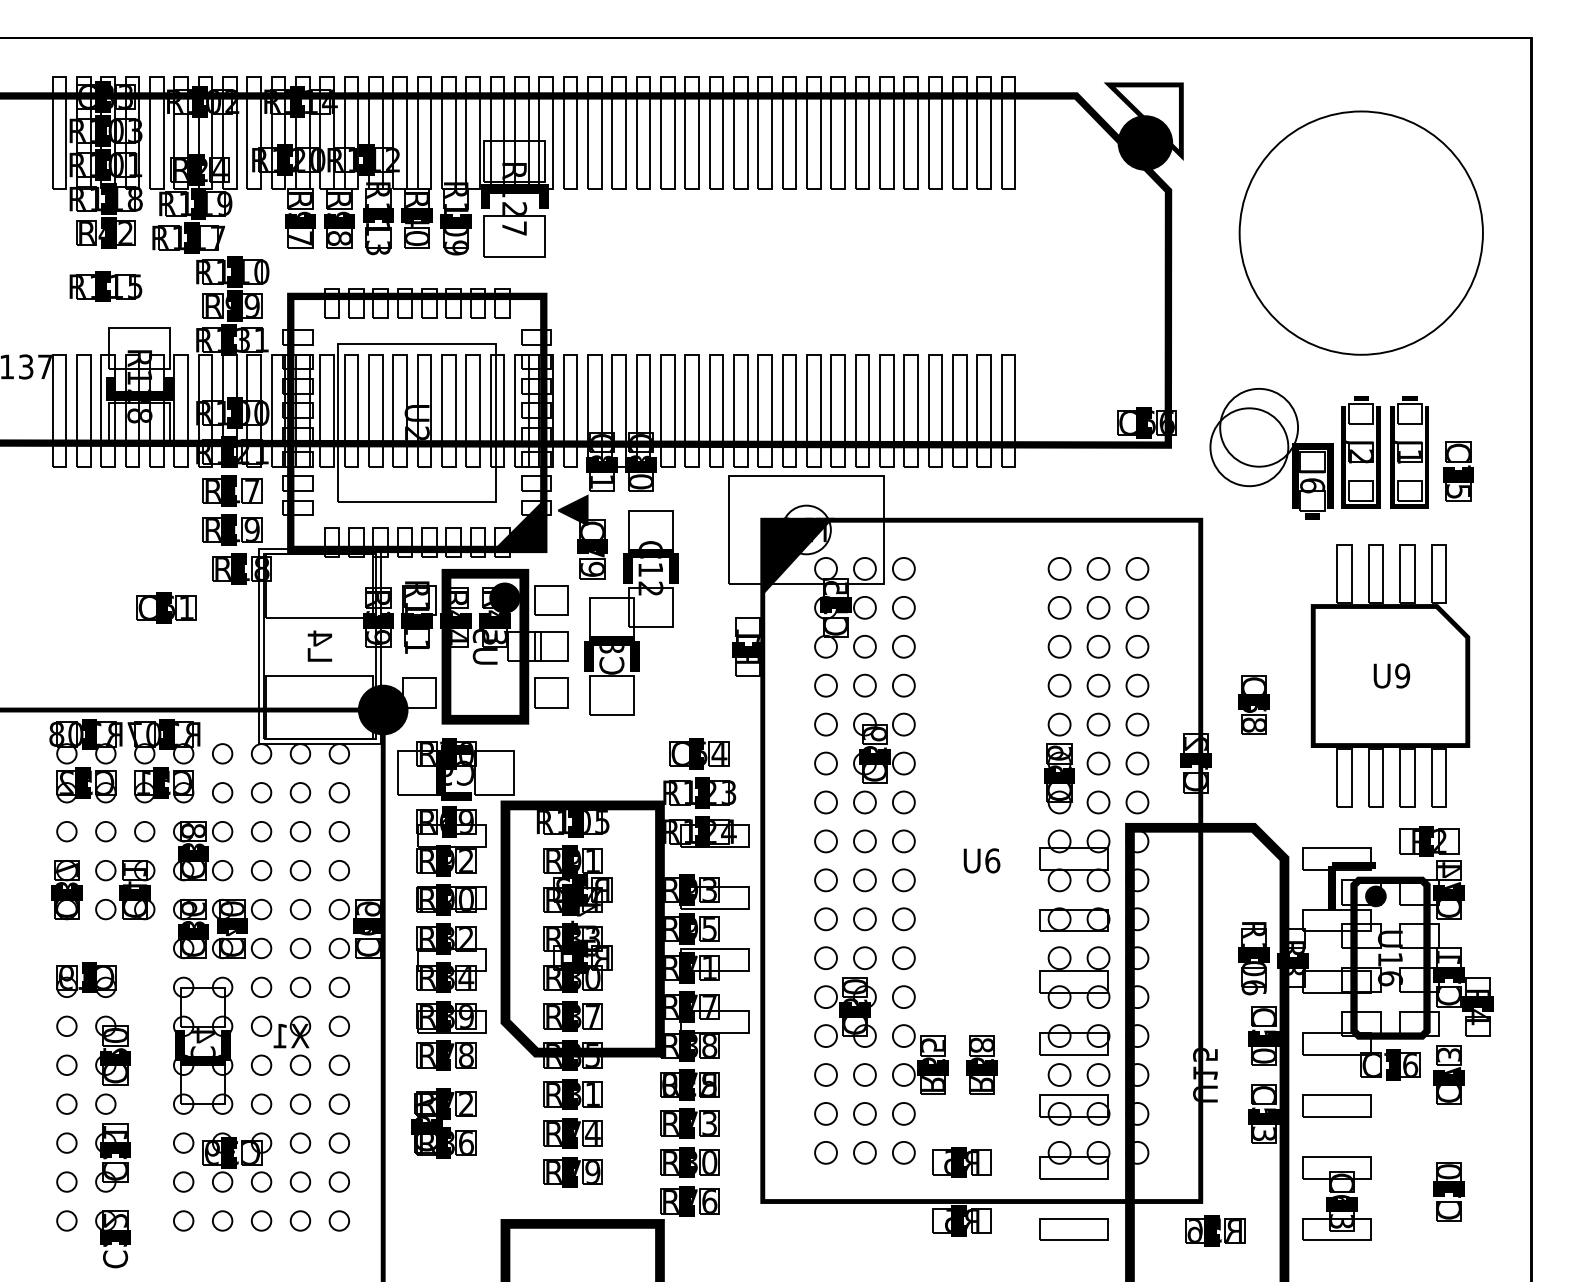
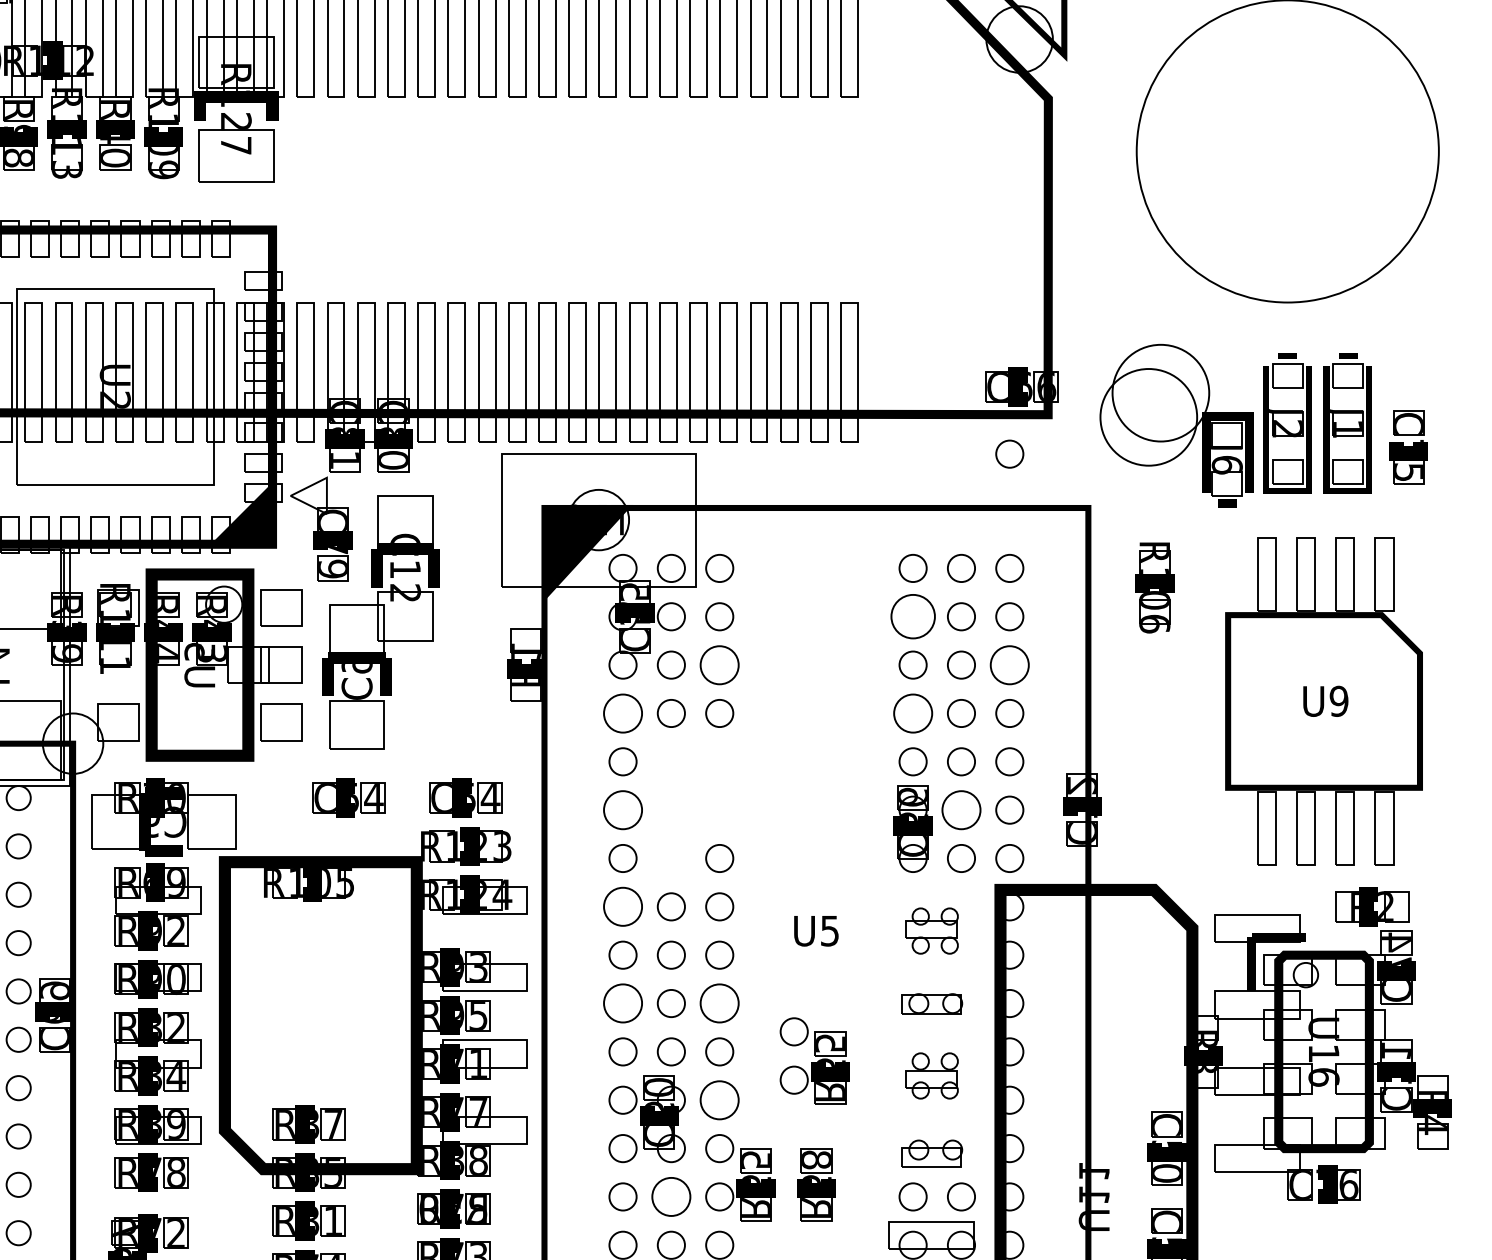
fill: (1145, 142) -> (1019, 38), removed
circle: (1137, 476) -> (1009, 453), added
fill: (572, 510) -> (308, 495), removed
fill: (504, 597) -> (223, 603), removed
circle: (1059, 607) -> (912, 616), size x1.6
circle: (903, 646) -> (719, 664), size x1.4
circle: (1137, 646) -> (1009, 664), size x1.4
text: (610, 649) -> (355, 668), C8 -> C9
circle: (825, 685) -> (622, 713), size x1.4
circle: (1059, 685) -> (912, 713), size x1.4
part: (1253, 704) -> (1153, 736), removed
fill: (382, 709) -> (72, 743), removed
part: (605, 753) -> (349, 797), added
circle: (825, 763) -> (622, 810), size x1.4
part: (884, 763) -> (695, 810), removed
circle: (1098, 763) -> (961, 810), size x1.4
circle: (825, 841) -> (622, 906), size x1.4
text: (992, 860) -> (829, 930), U6 -> U5
part: (1074, 860) -> (931, 930), size x0.6
fill: (1375, 896) -> (1305, 975), removed
part: (577, 918) -> (314, 1002), removed
circle: (825, 919) -> (622, 1003), size x1.4
circle: (903, 919) -> (719, 1003), size x1.4
part: (1074, 919) -> (931, 1003), size x0.7
part: (1253, 958) -> (1153, 587), moved
part: (980, 965) -> (814, 1060), added
part: (1074, 977) -> (931, 1075), size x0.6
circle: (903, 996) -> (719, 1099), size x1.4
part: (1074, 1039) -> (931, 1152), size x0.7
text: (1205, 1054) -> (1094, 1171), U15 -> U11
circle: (864, 1074) -> (670, 1196), size x1.4
part: (1448, 1074) -> (1396, 1196), removed
part: (1336, 1105) -> (1256, 1234), removed

